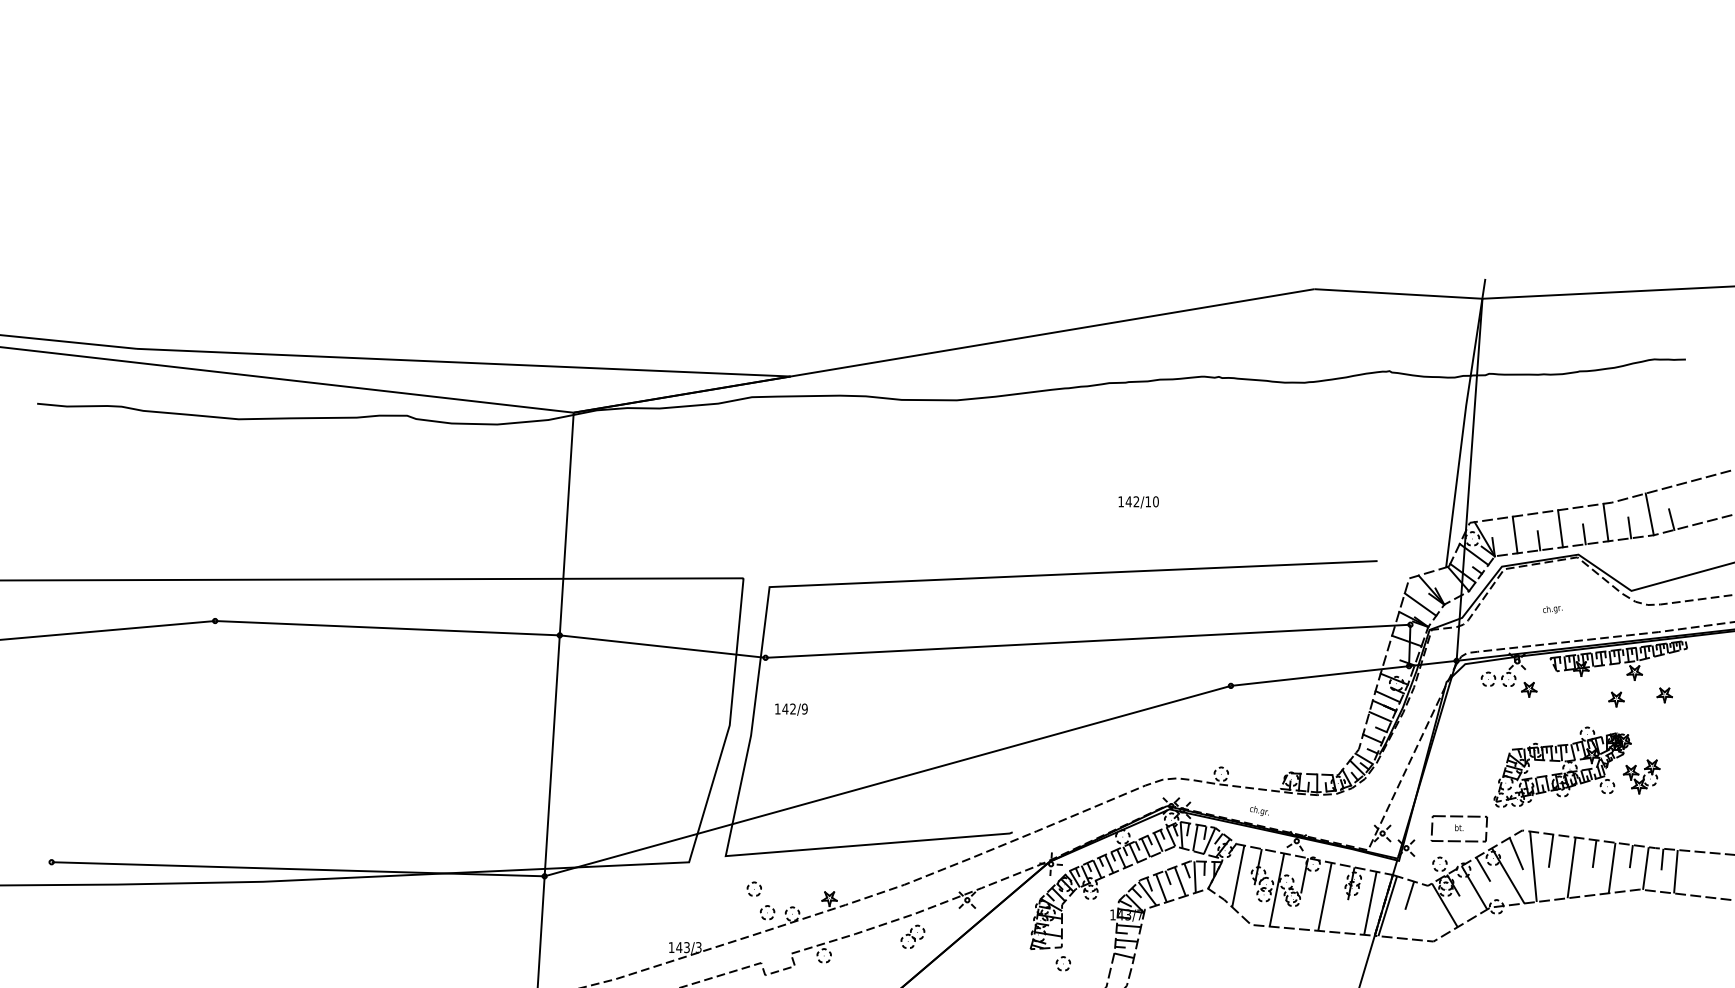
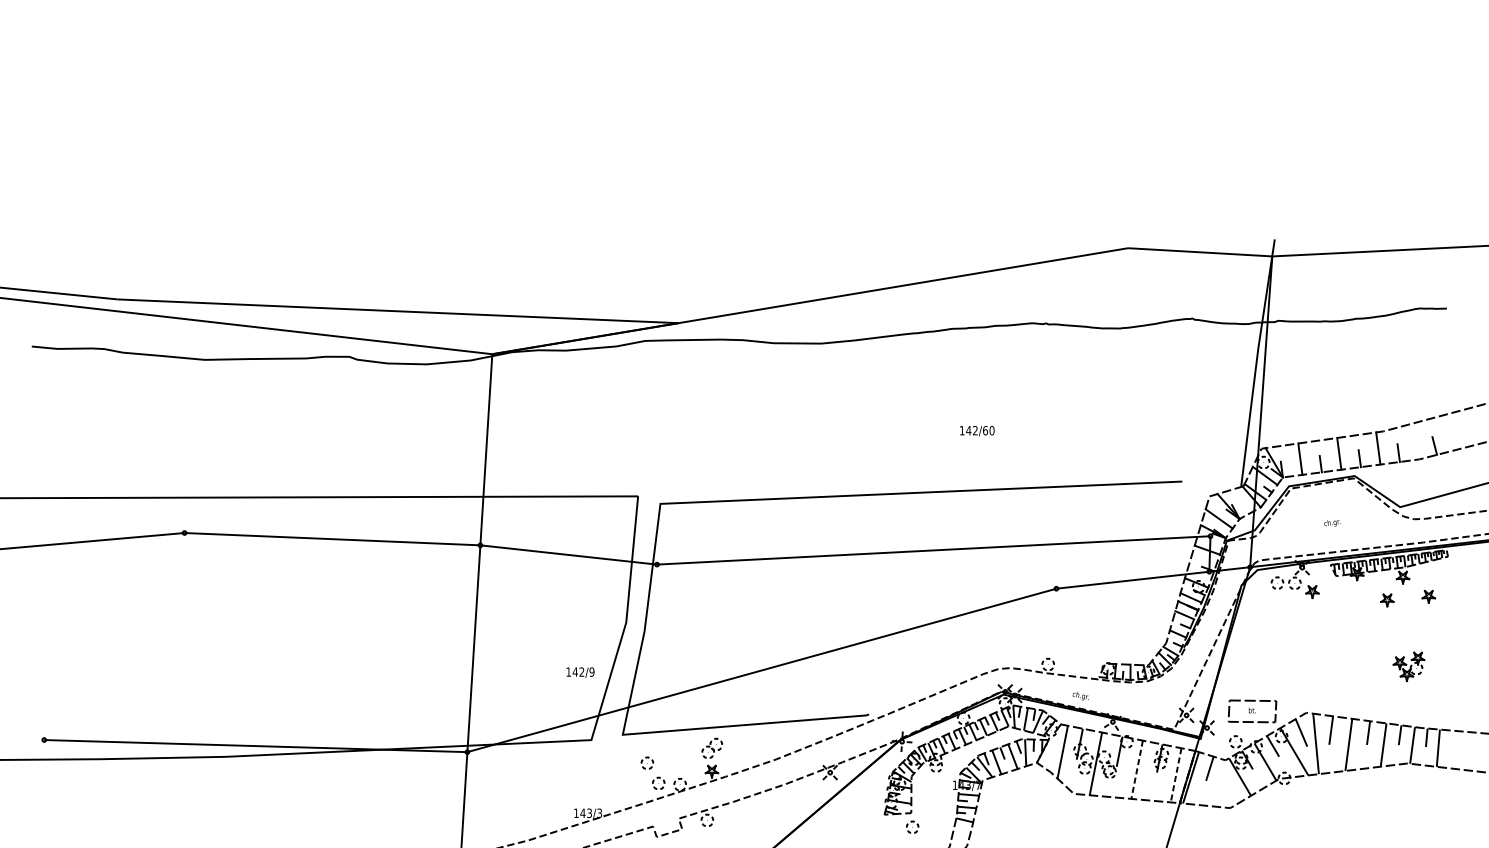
text: (1148, 501) -> (985, 430), 142/10 -> 142/60
line: (1649, 514) -> (1415, 441), removed
text: (791, 709) -> (580, 672), moved
part: (1562, 766) -> (1341, 657), removed
line: (1324, 896) -> (1136, 769), solid -> dashed
line: (1370, 903) -> (1176, 775), solid -> dashed
part: (912, 936) -> (711, 748), moved

